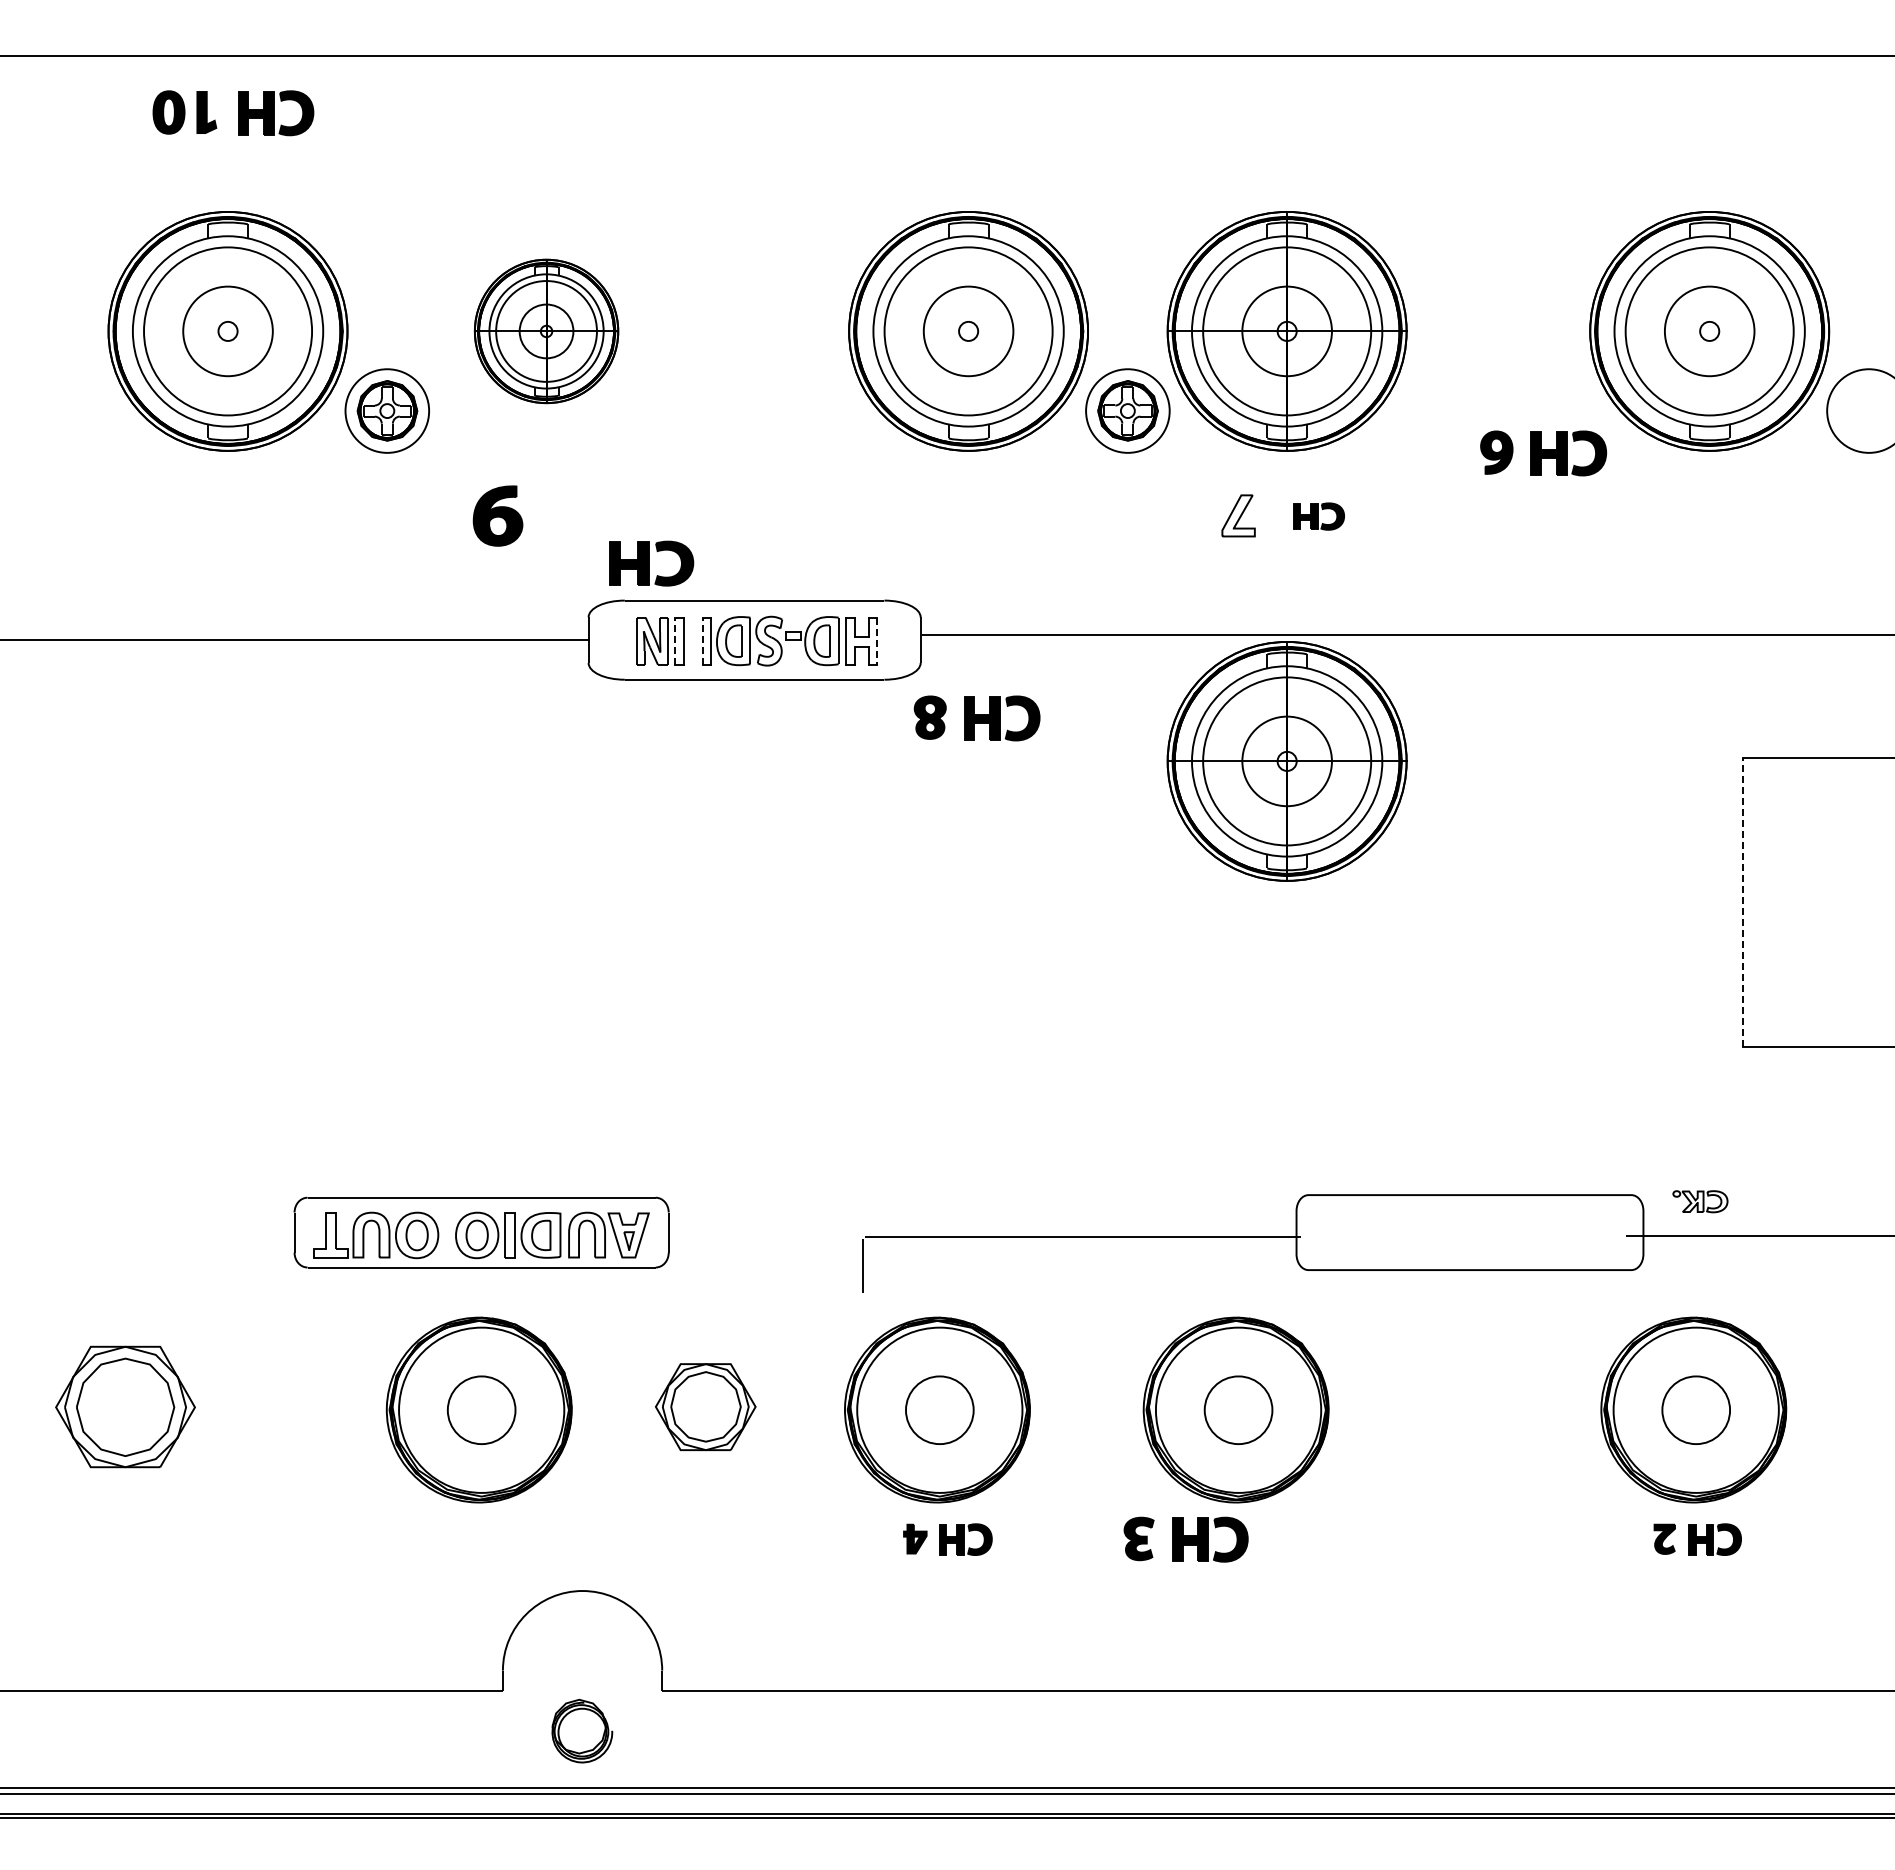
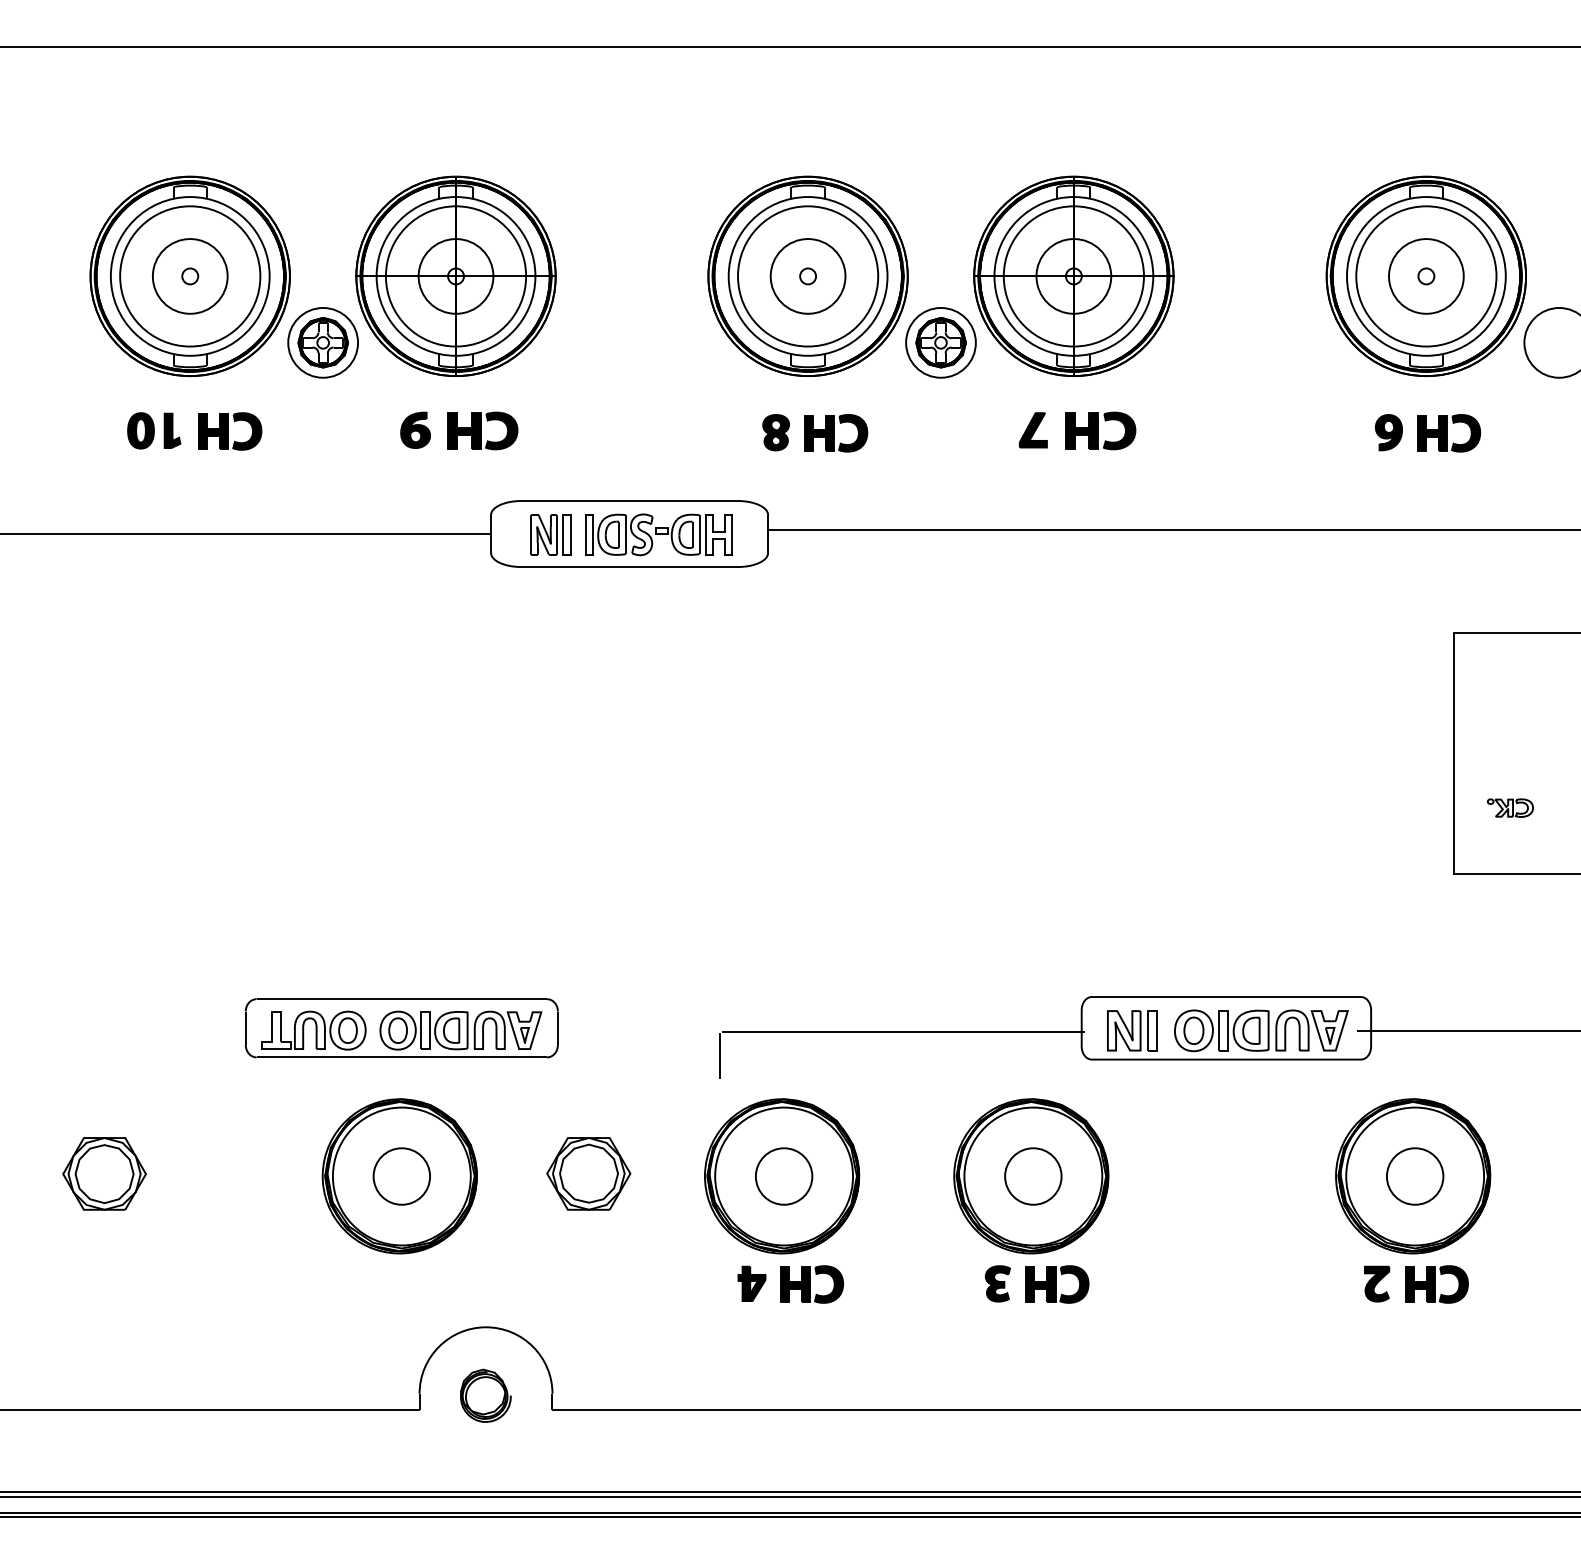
part: (233, 113) -> (194, 431), moved
part: (546, 331) -> (455, 276), size x1.67
part: (1543, 453) -> (1427, 433), moved
part: (498, 515) -> (415, 430), size x0.71
fill: (1238, 515) -> (1033, 430), added
part: (1318, 516) -> (1100, 430), size x1.67
part: (651, 563) -> (482, 430), moved
line: (675, 641) -> (563, 535), dashed -> solid
line: (702, 641) -> (586, 535), dashed -> solid
line: (877, 641) -> (732, 535), dashed -> solid
part: (976, 718) -> (814, 433), moved
part: (1286, 761) -> (1073, 635), removed
line: (1743, 902) -> (1454, 752), dashed -> solid
part: (1700, 1201) -> (1510, 807), moved
part: (1471, 1235) -> (1227, 1030), added
part: (124, 1407) -> (103, 1174), size x0.71
part: (947, 1539) -> (790, 1284), size x1.43
part: (1185, 1539) -> (1036, 1284), moved
part: (1697, 1539) -> (1416, 1284), size x1.43
part: (582, 1730) -> (485, 1395), moved

